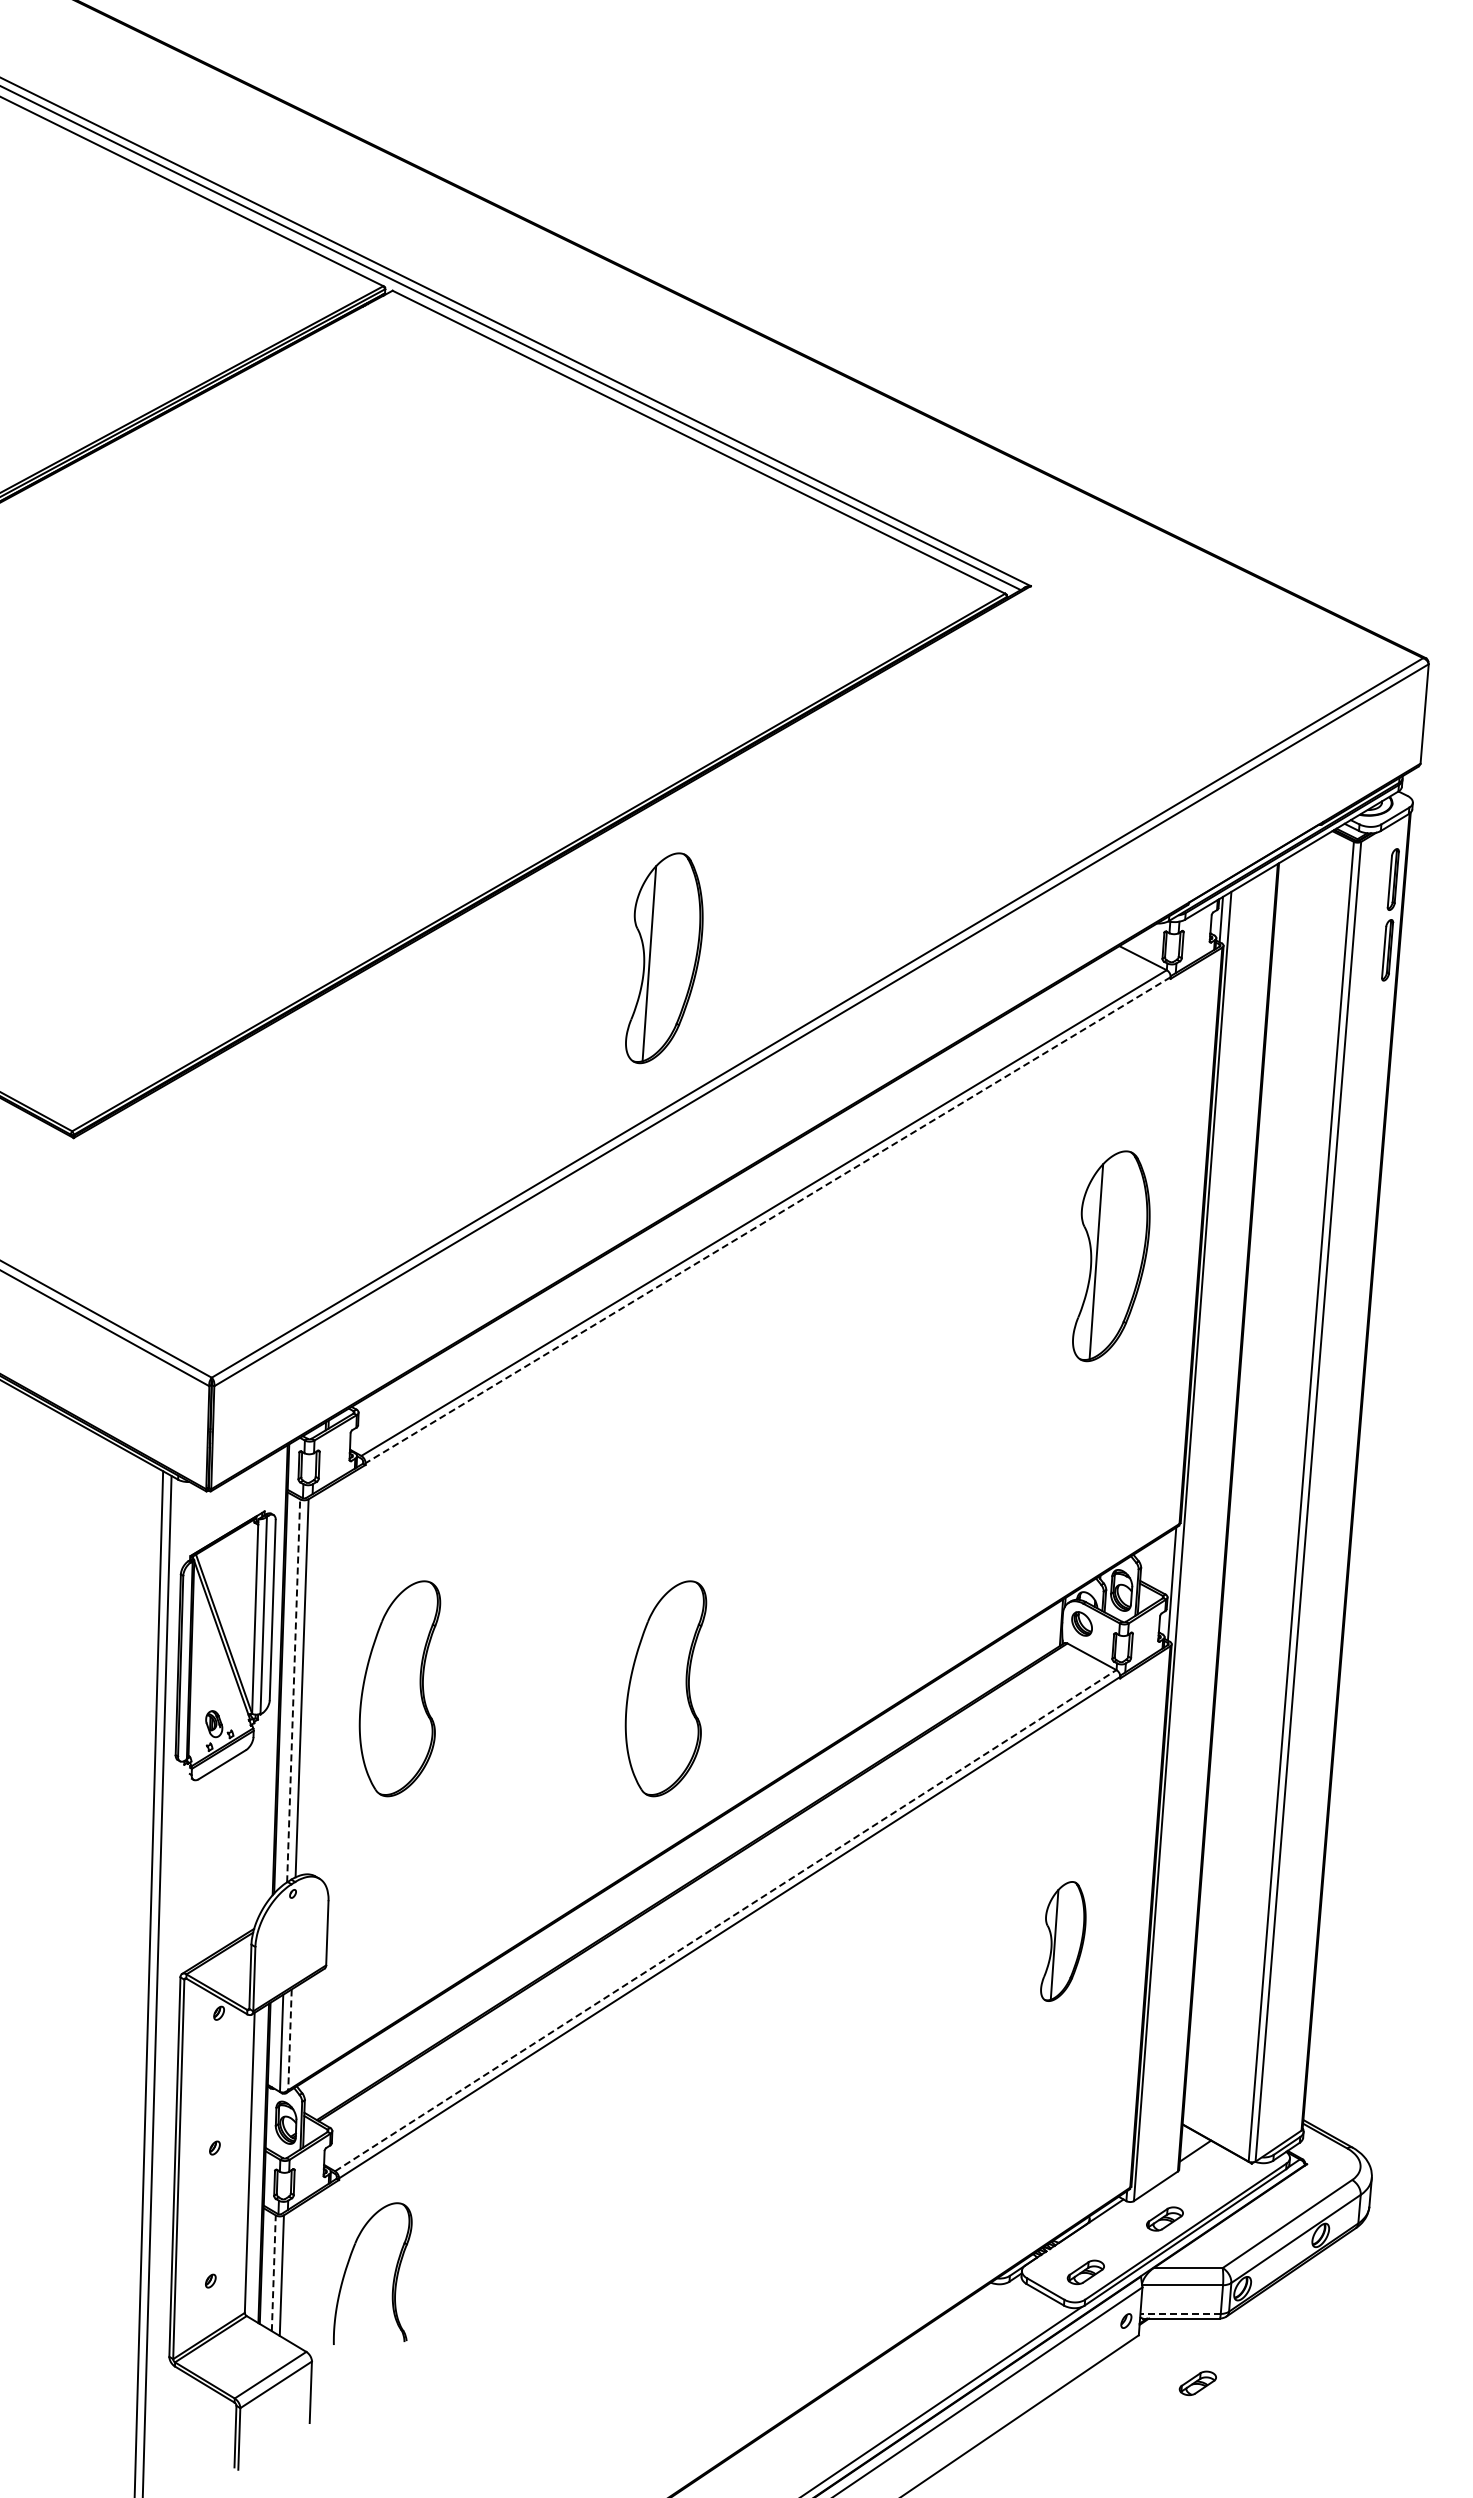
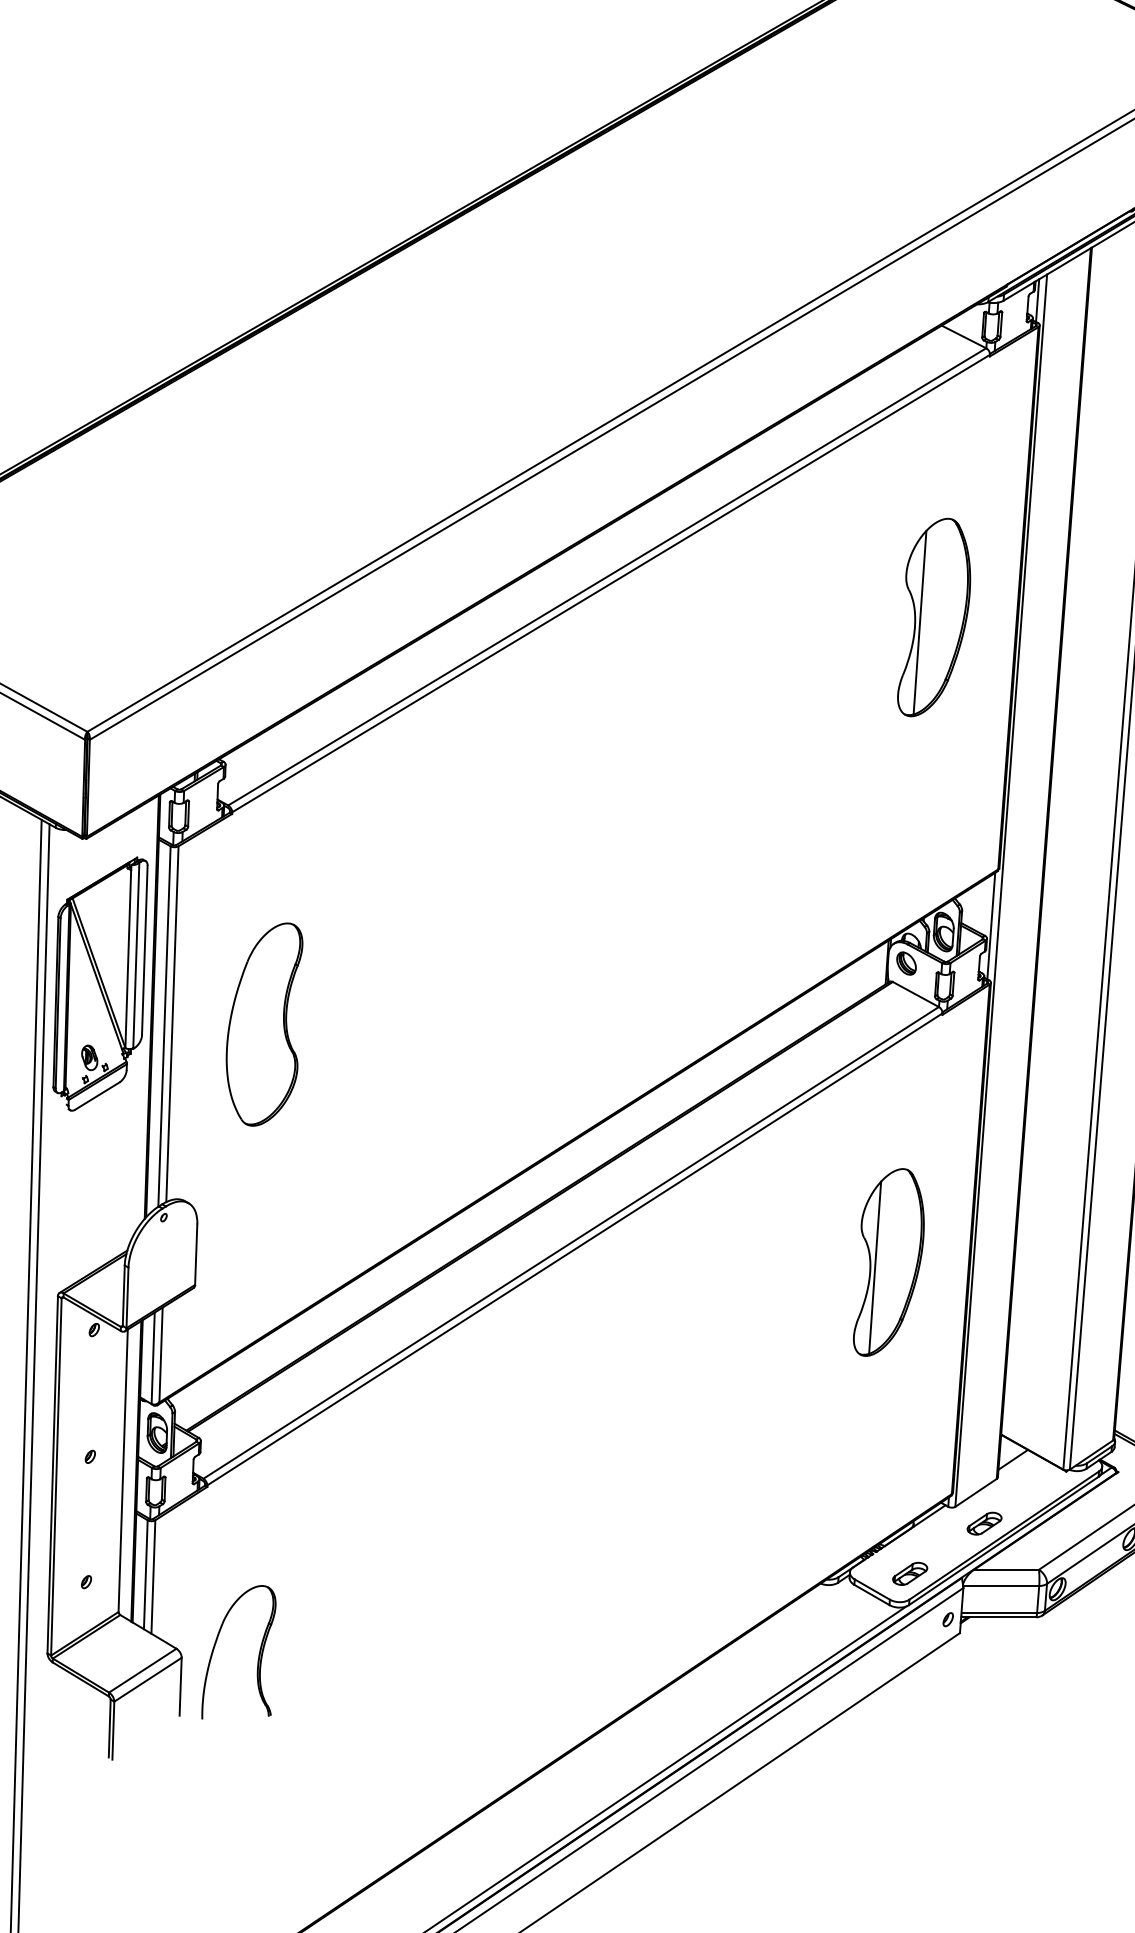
part: (664, 958) -> (513, 337), removed
line: (767, 1220) -> (610, 583), dashed -> solid
part: (665, 1688) -> (514, 1024), removed
line: (293, 1690) -> (164, 1026), dashed -> solid
line: (726, 1920) -> (571, 1242), dashed -> solid
part: (1063, 1941) -> (889, 1262), size x1.67
line: (289, 2040) -> (160, 1355), dashed -> solid
line: (273, 2273) -> (145, 1574), dashed -> solid
part: (393, 2276) -> (258, 1654), moved
line: (1180, 2313) -> (999, 1612), dashed -> solid
part: (1197, 2383) -> (1015, 1678), removed

